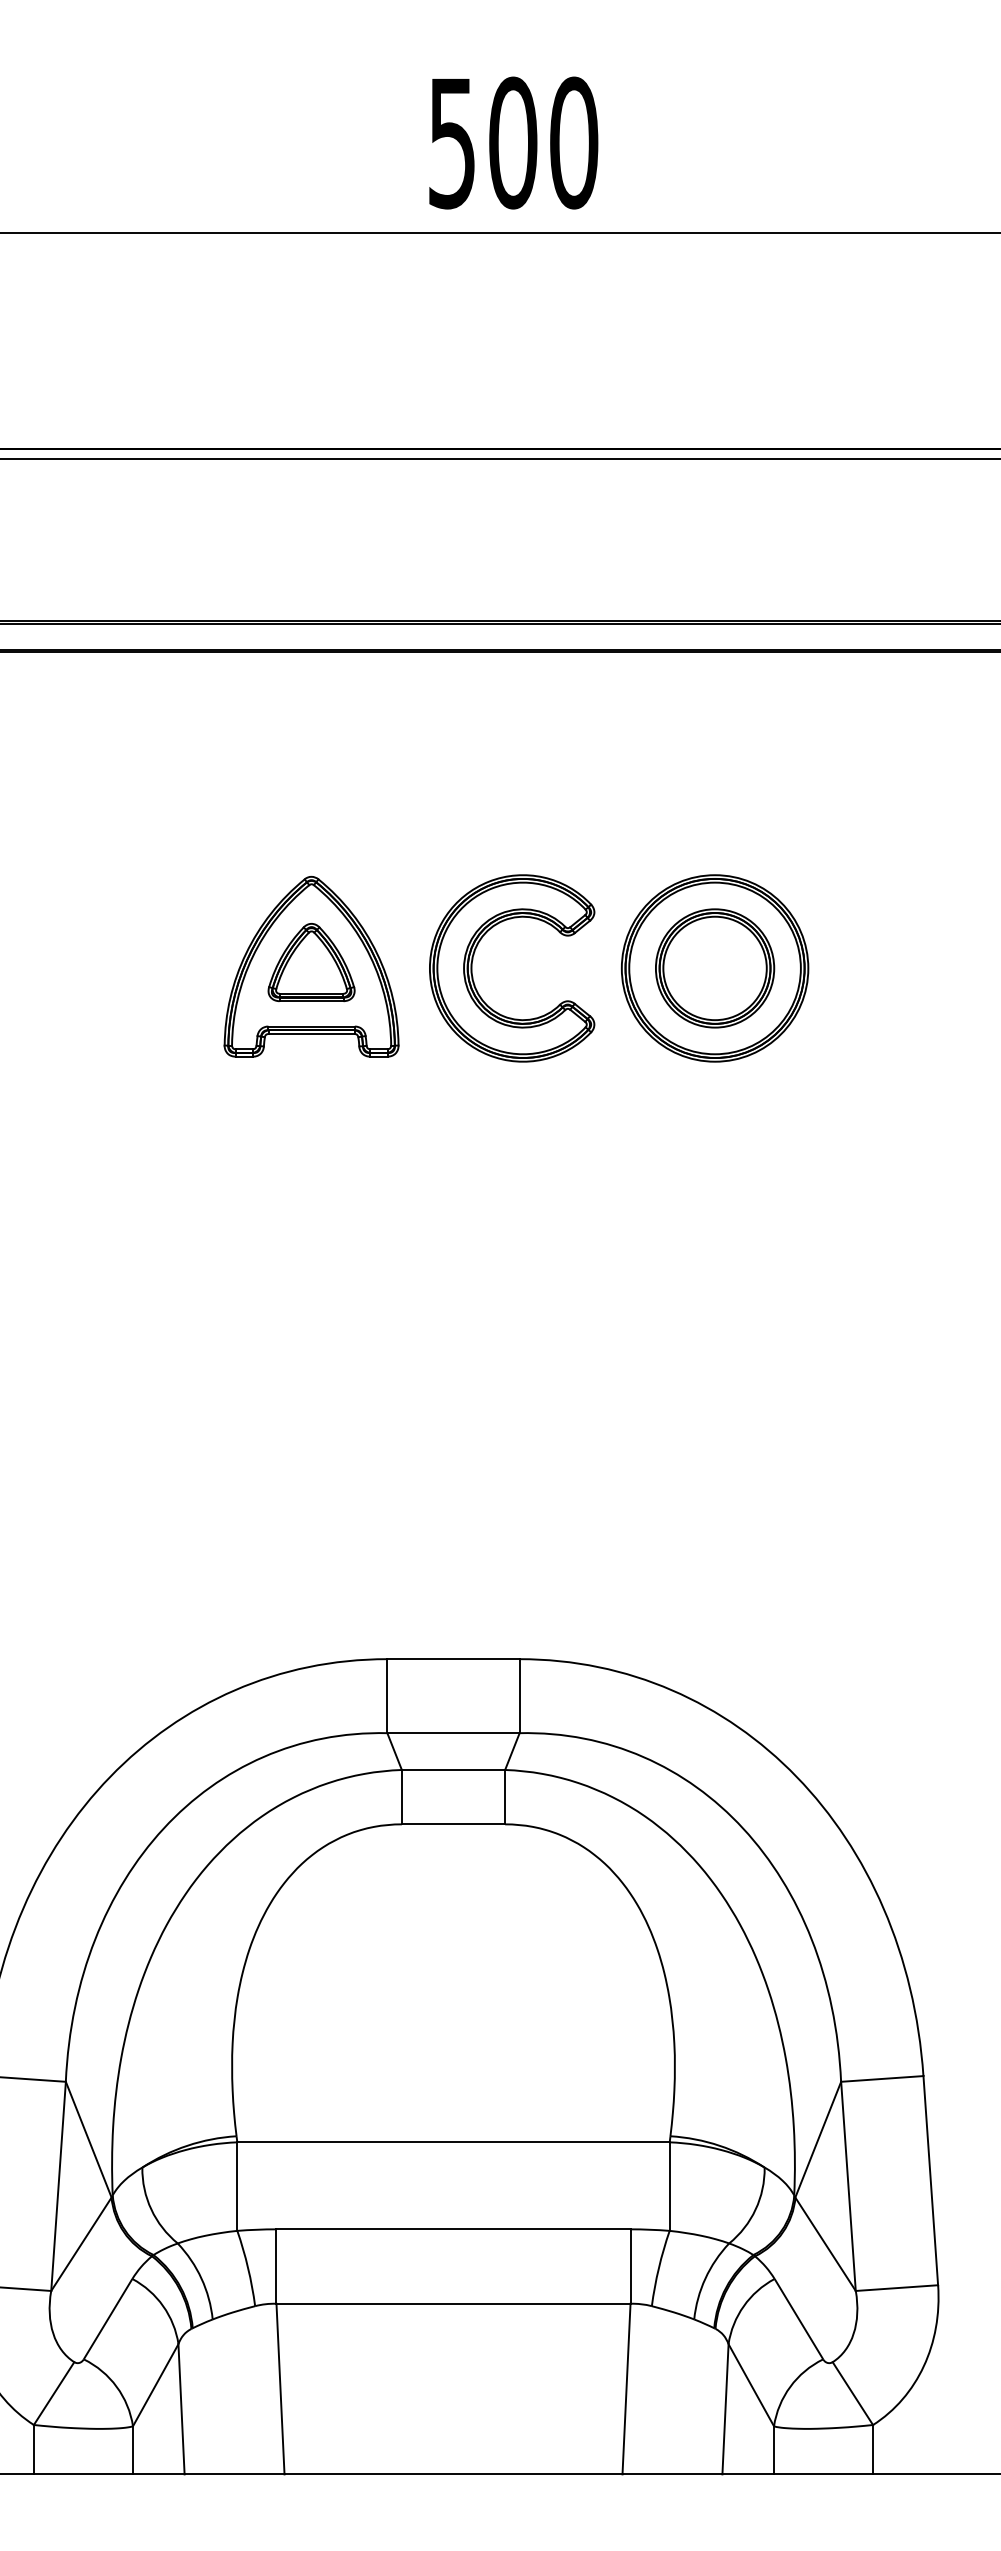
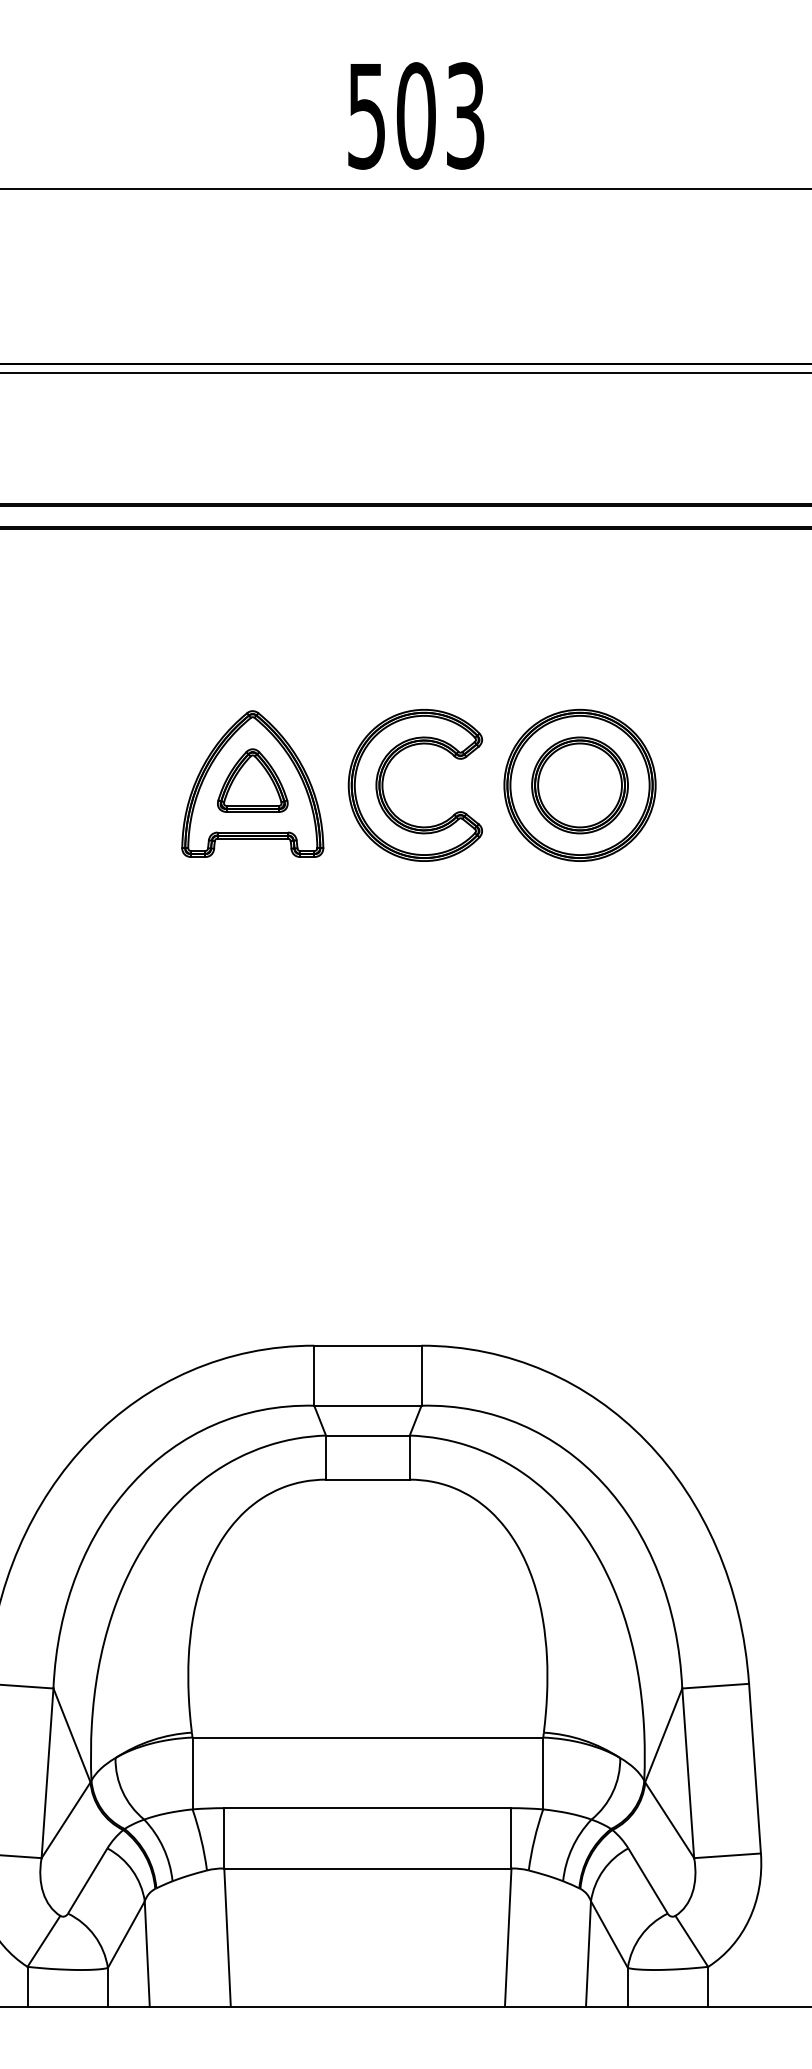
text: (573, 142) -> (465, 115), 500 -> 503

